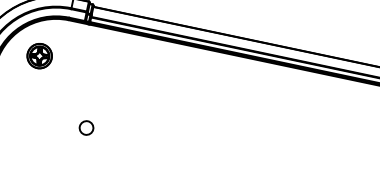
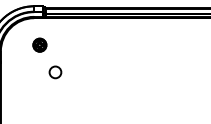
part: (39, 54) -> (39, 44), moved
circle: (85, 127) -> (54, 72), size x1.6

